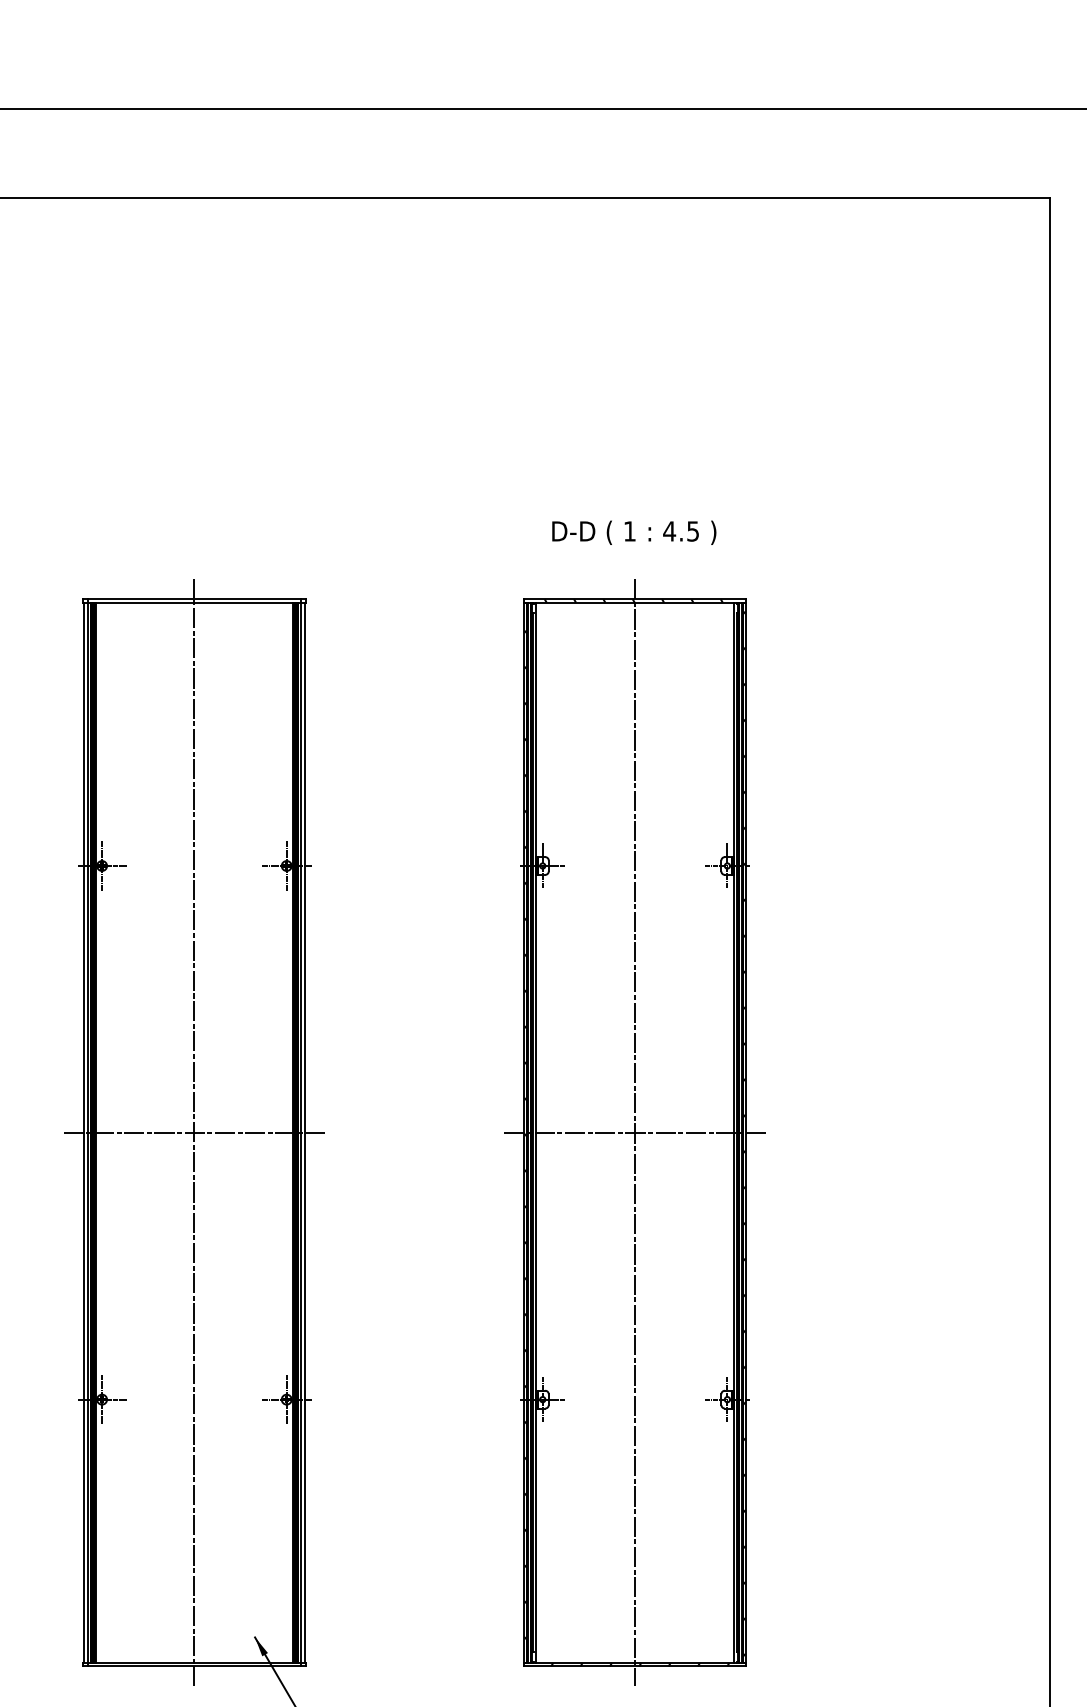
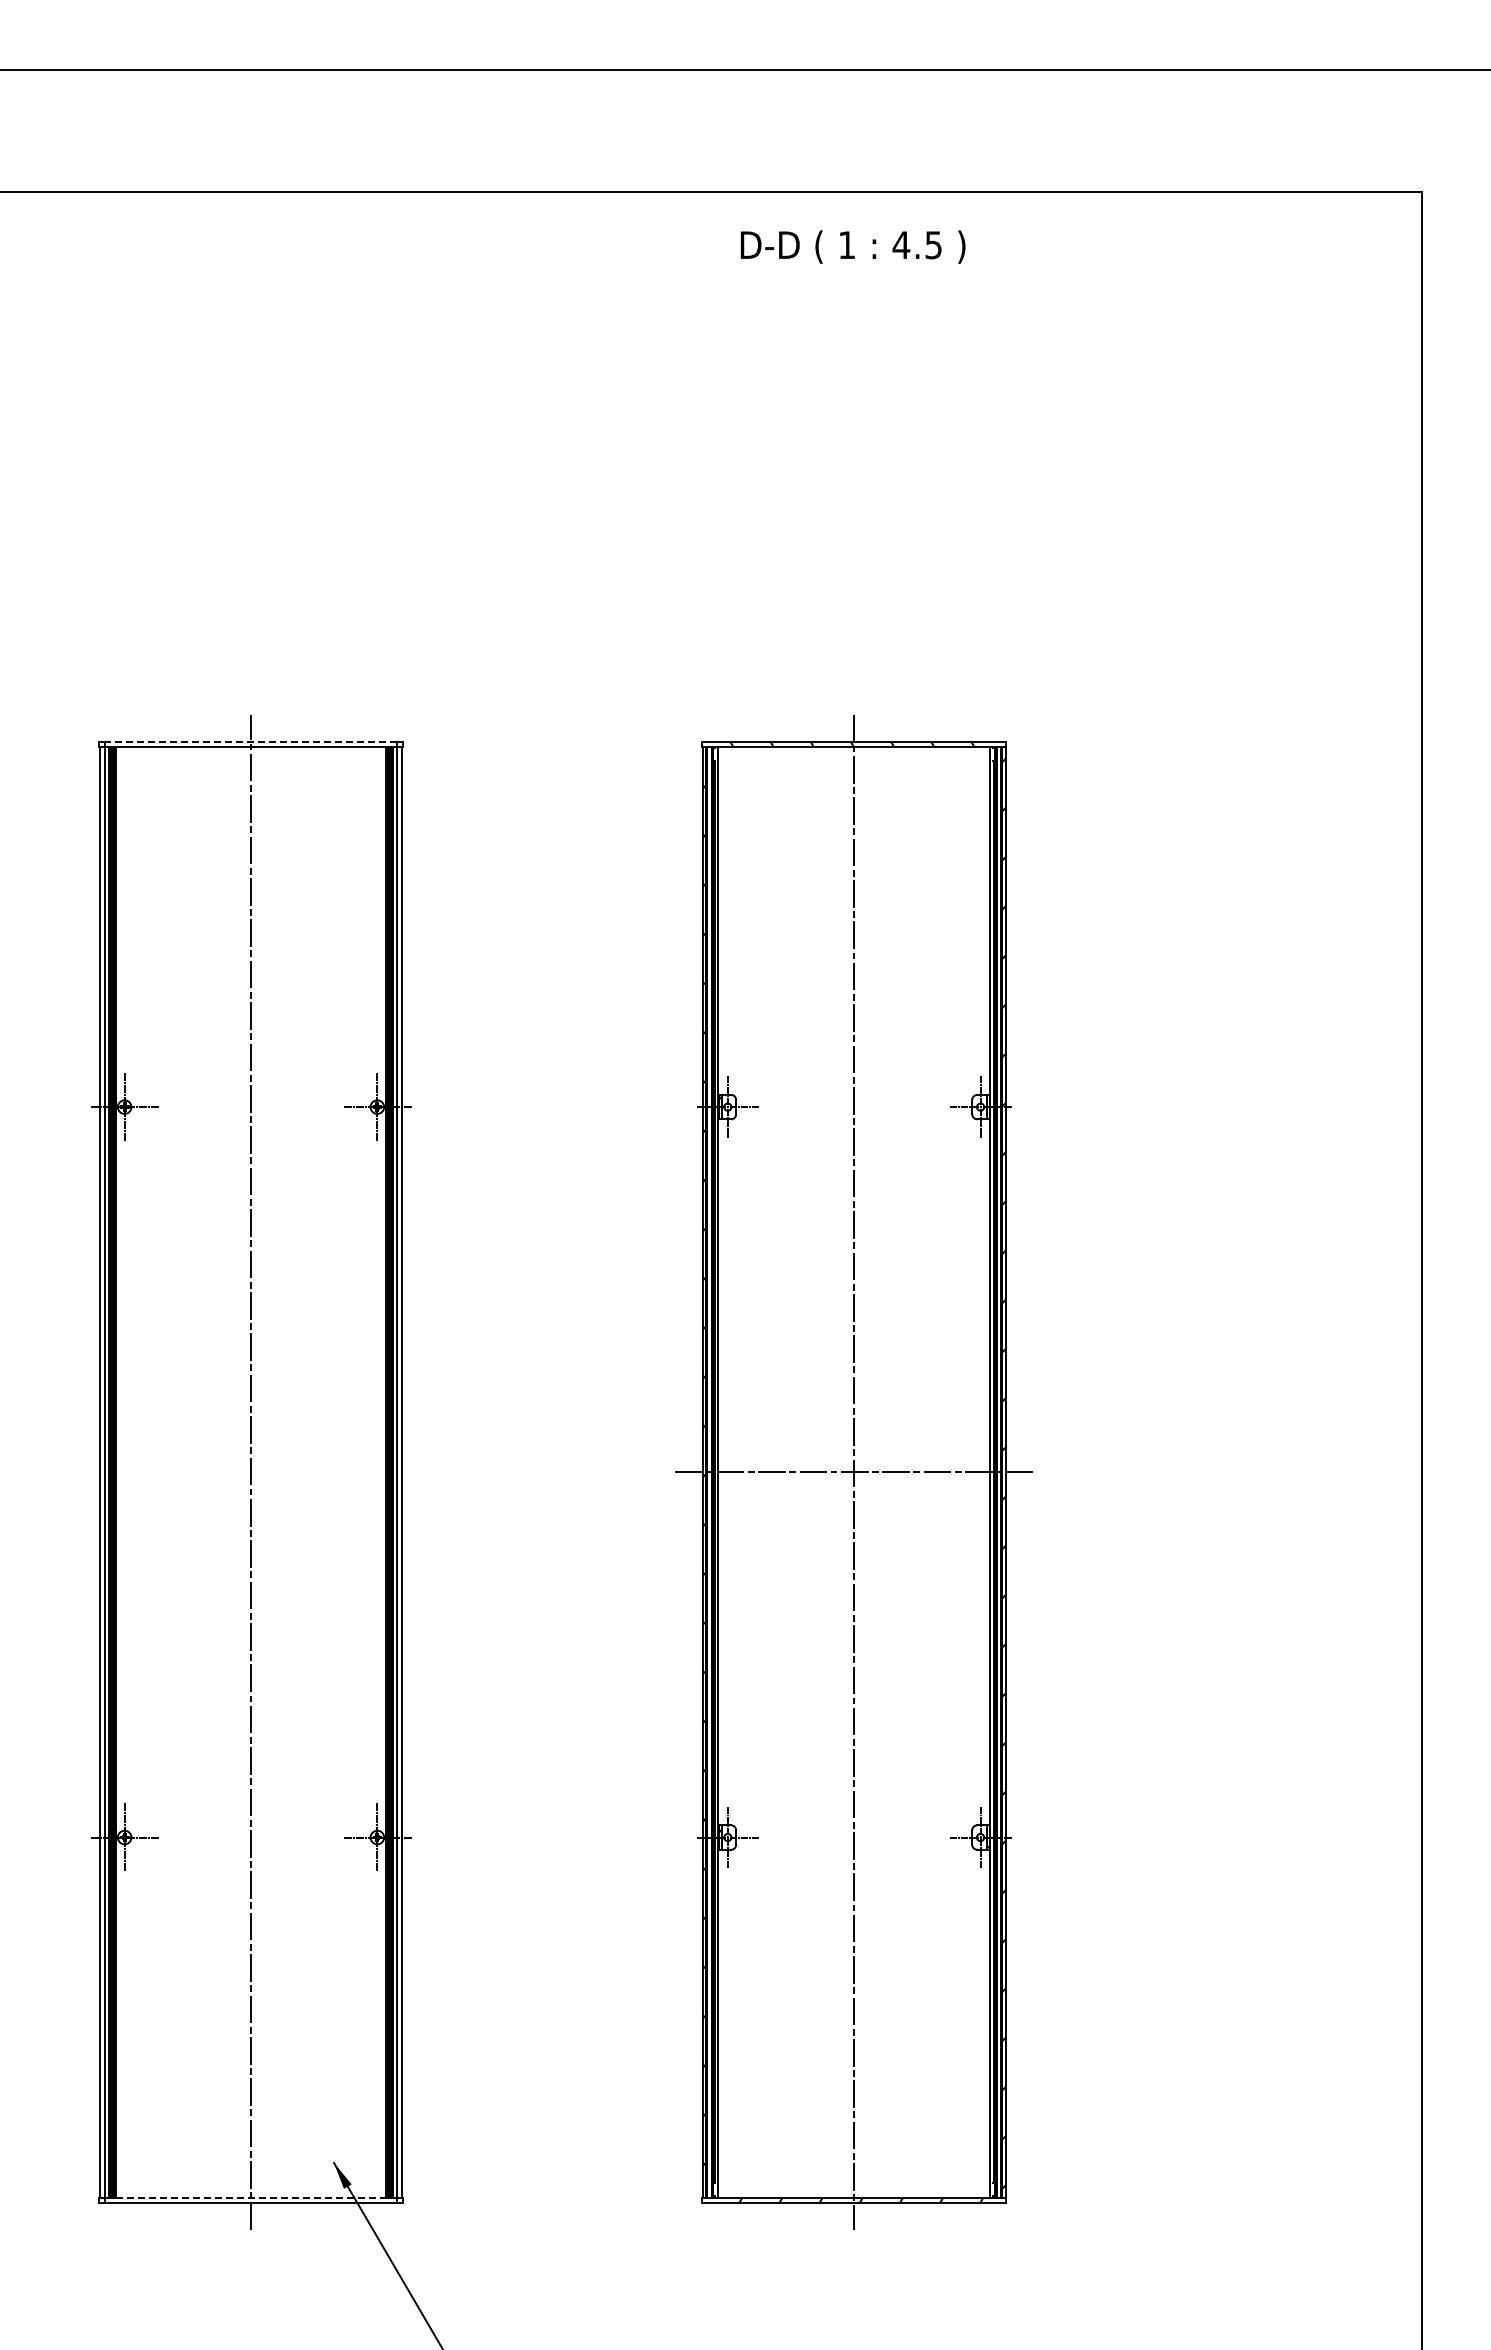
text: (633, 532) -> (852, 246), moved
line: (194, 598) -> (250, 741), solid -> dashed
line: (194, 1132) -> (250, 1472), removed
line: (194, 1662) -> (251, 2197), solid -> dashed

